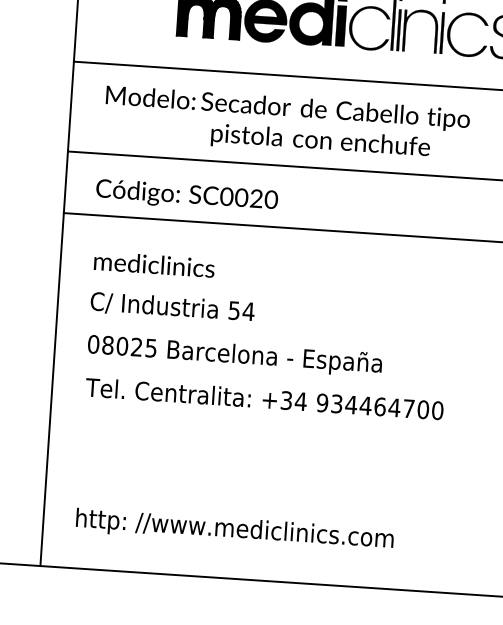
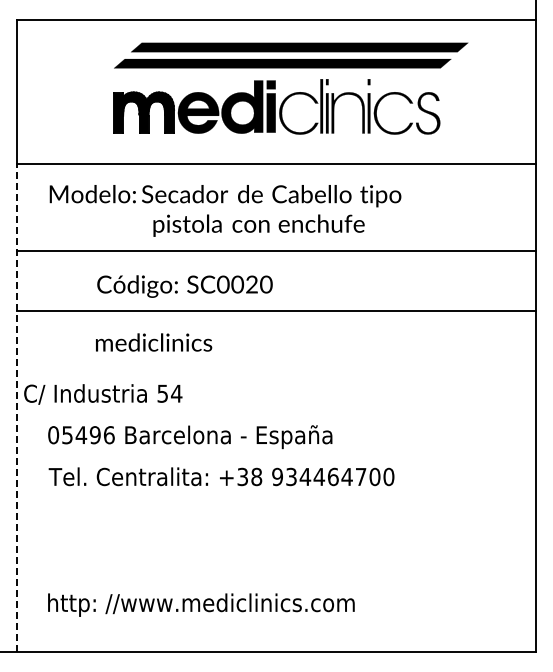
text: (186, 196) -> (184, 286), moved
text: (154, 264) -> (154, 342), moved
text: (172, 307) -> (103, 394), moved
line: (57, 314) -> (16, 408), solid -> dashed
text: (129, 347) -> (88, 435), 08025 -> 05496
text: (300, 401) -> (256, 476), +34 -> +38

